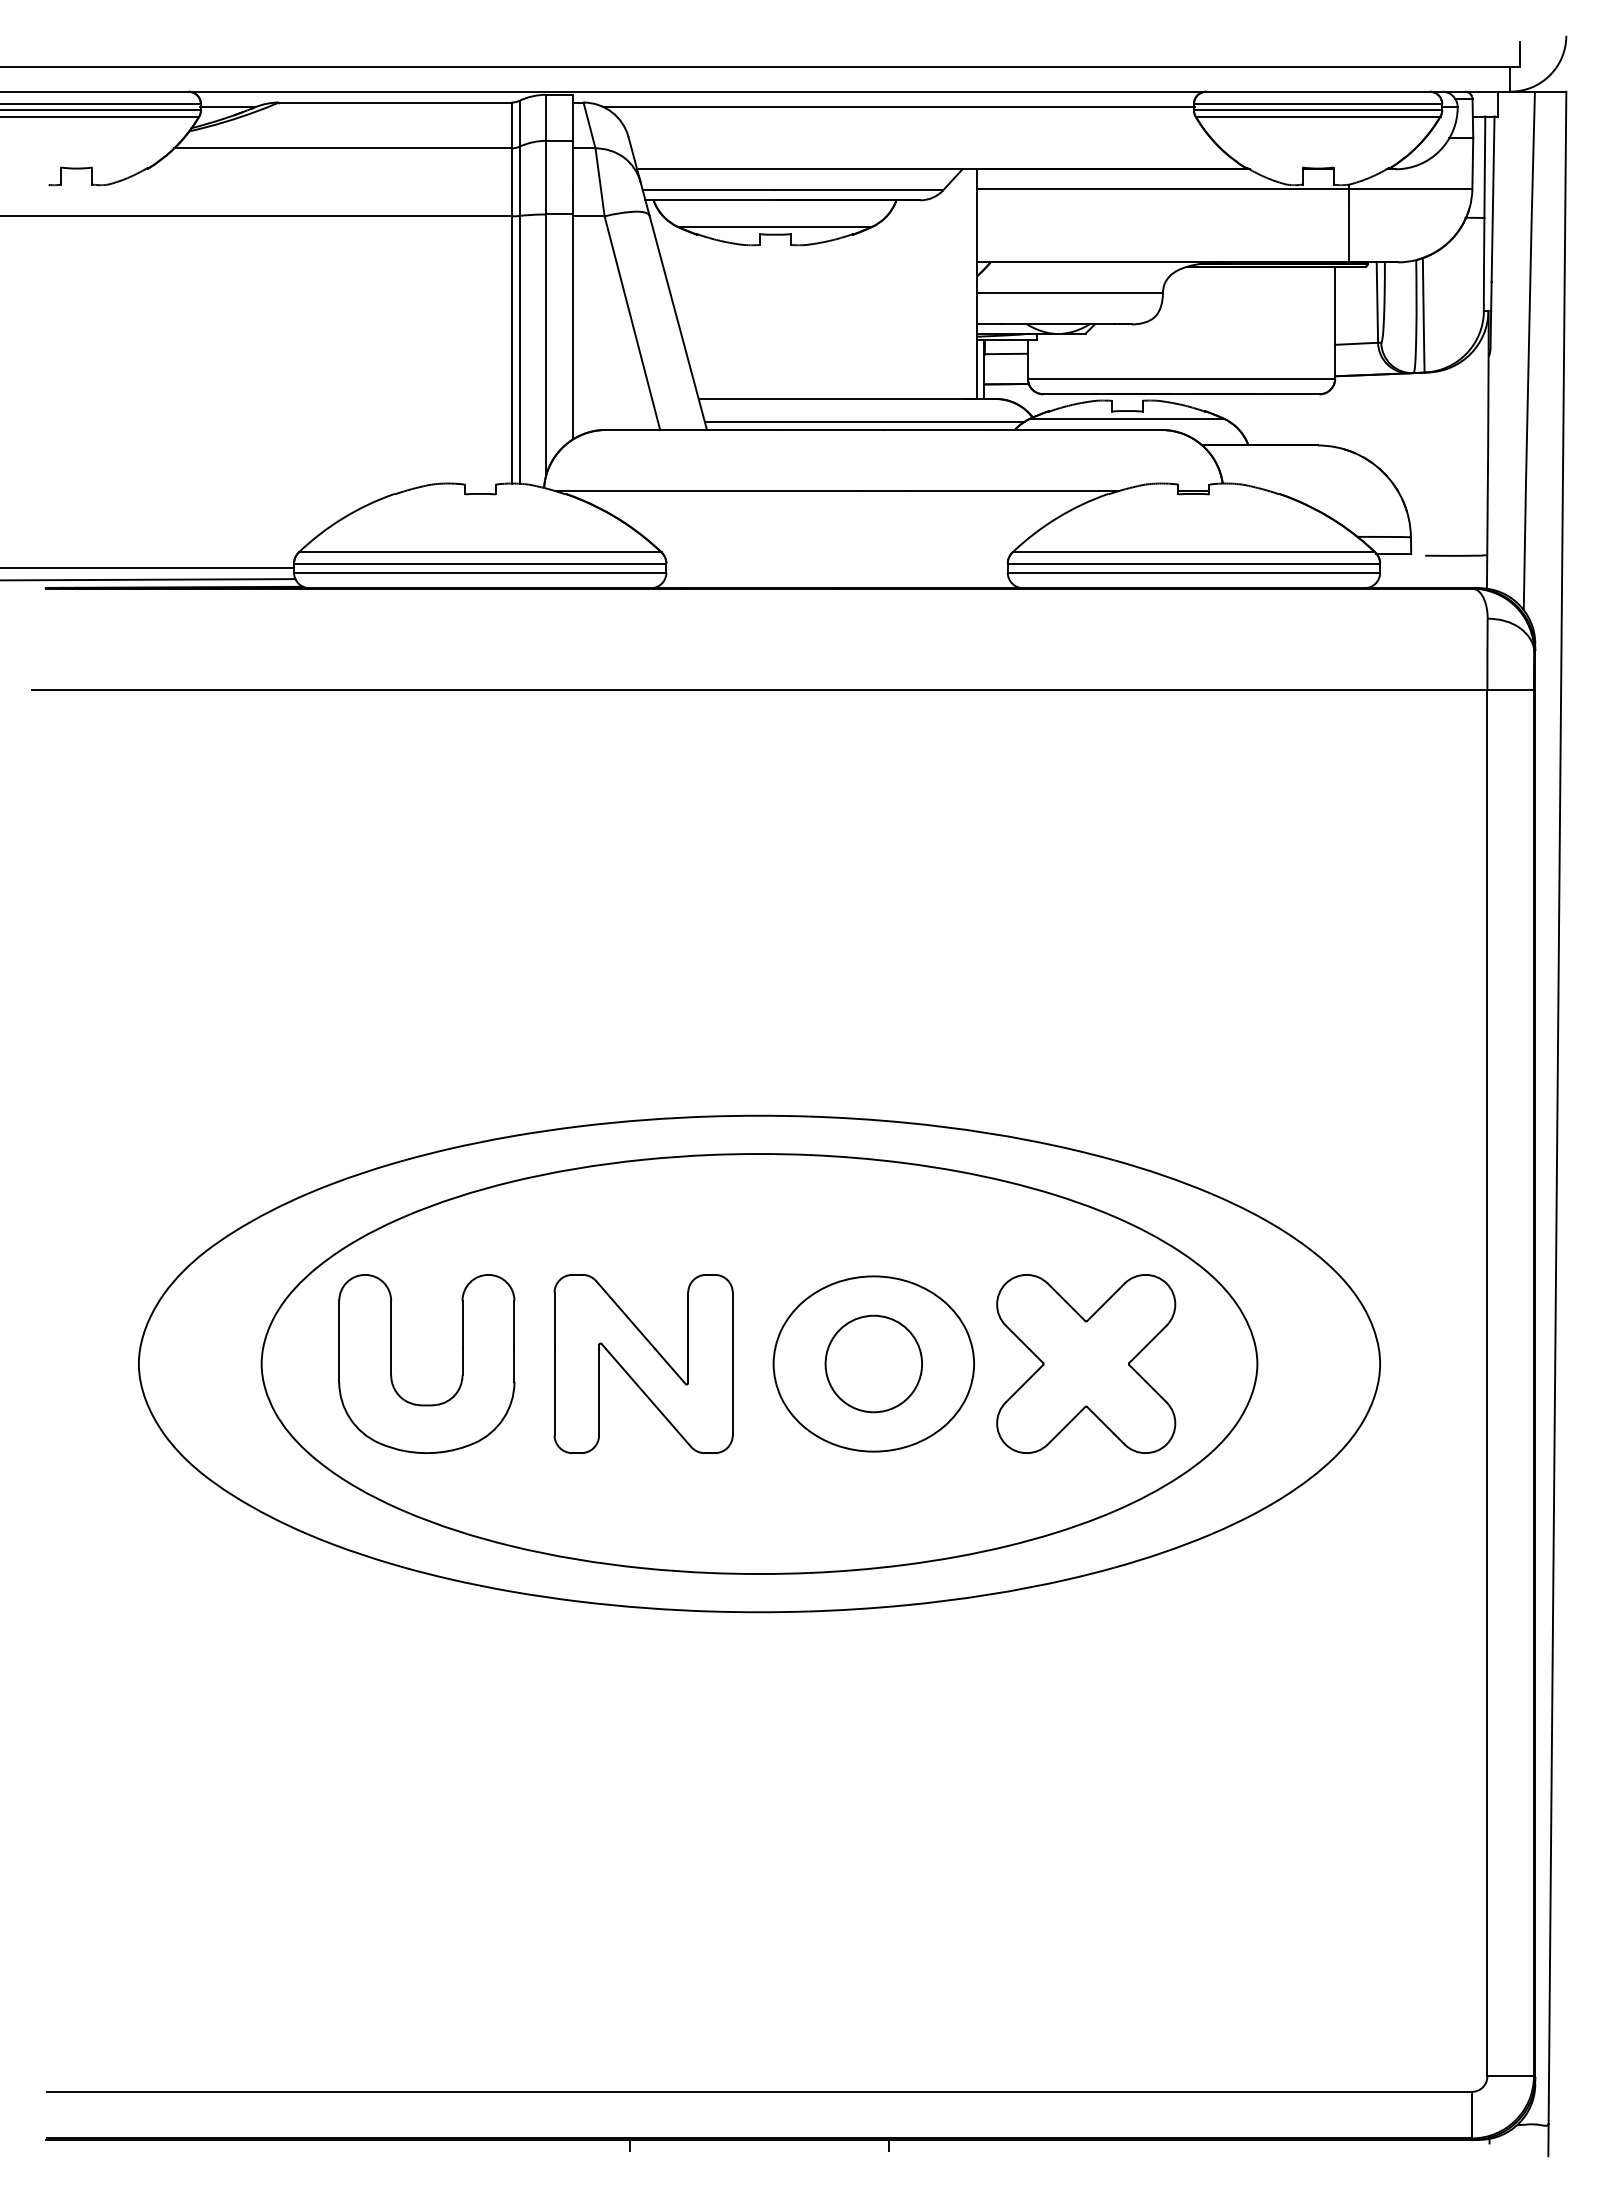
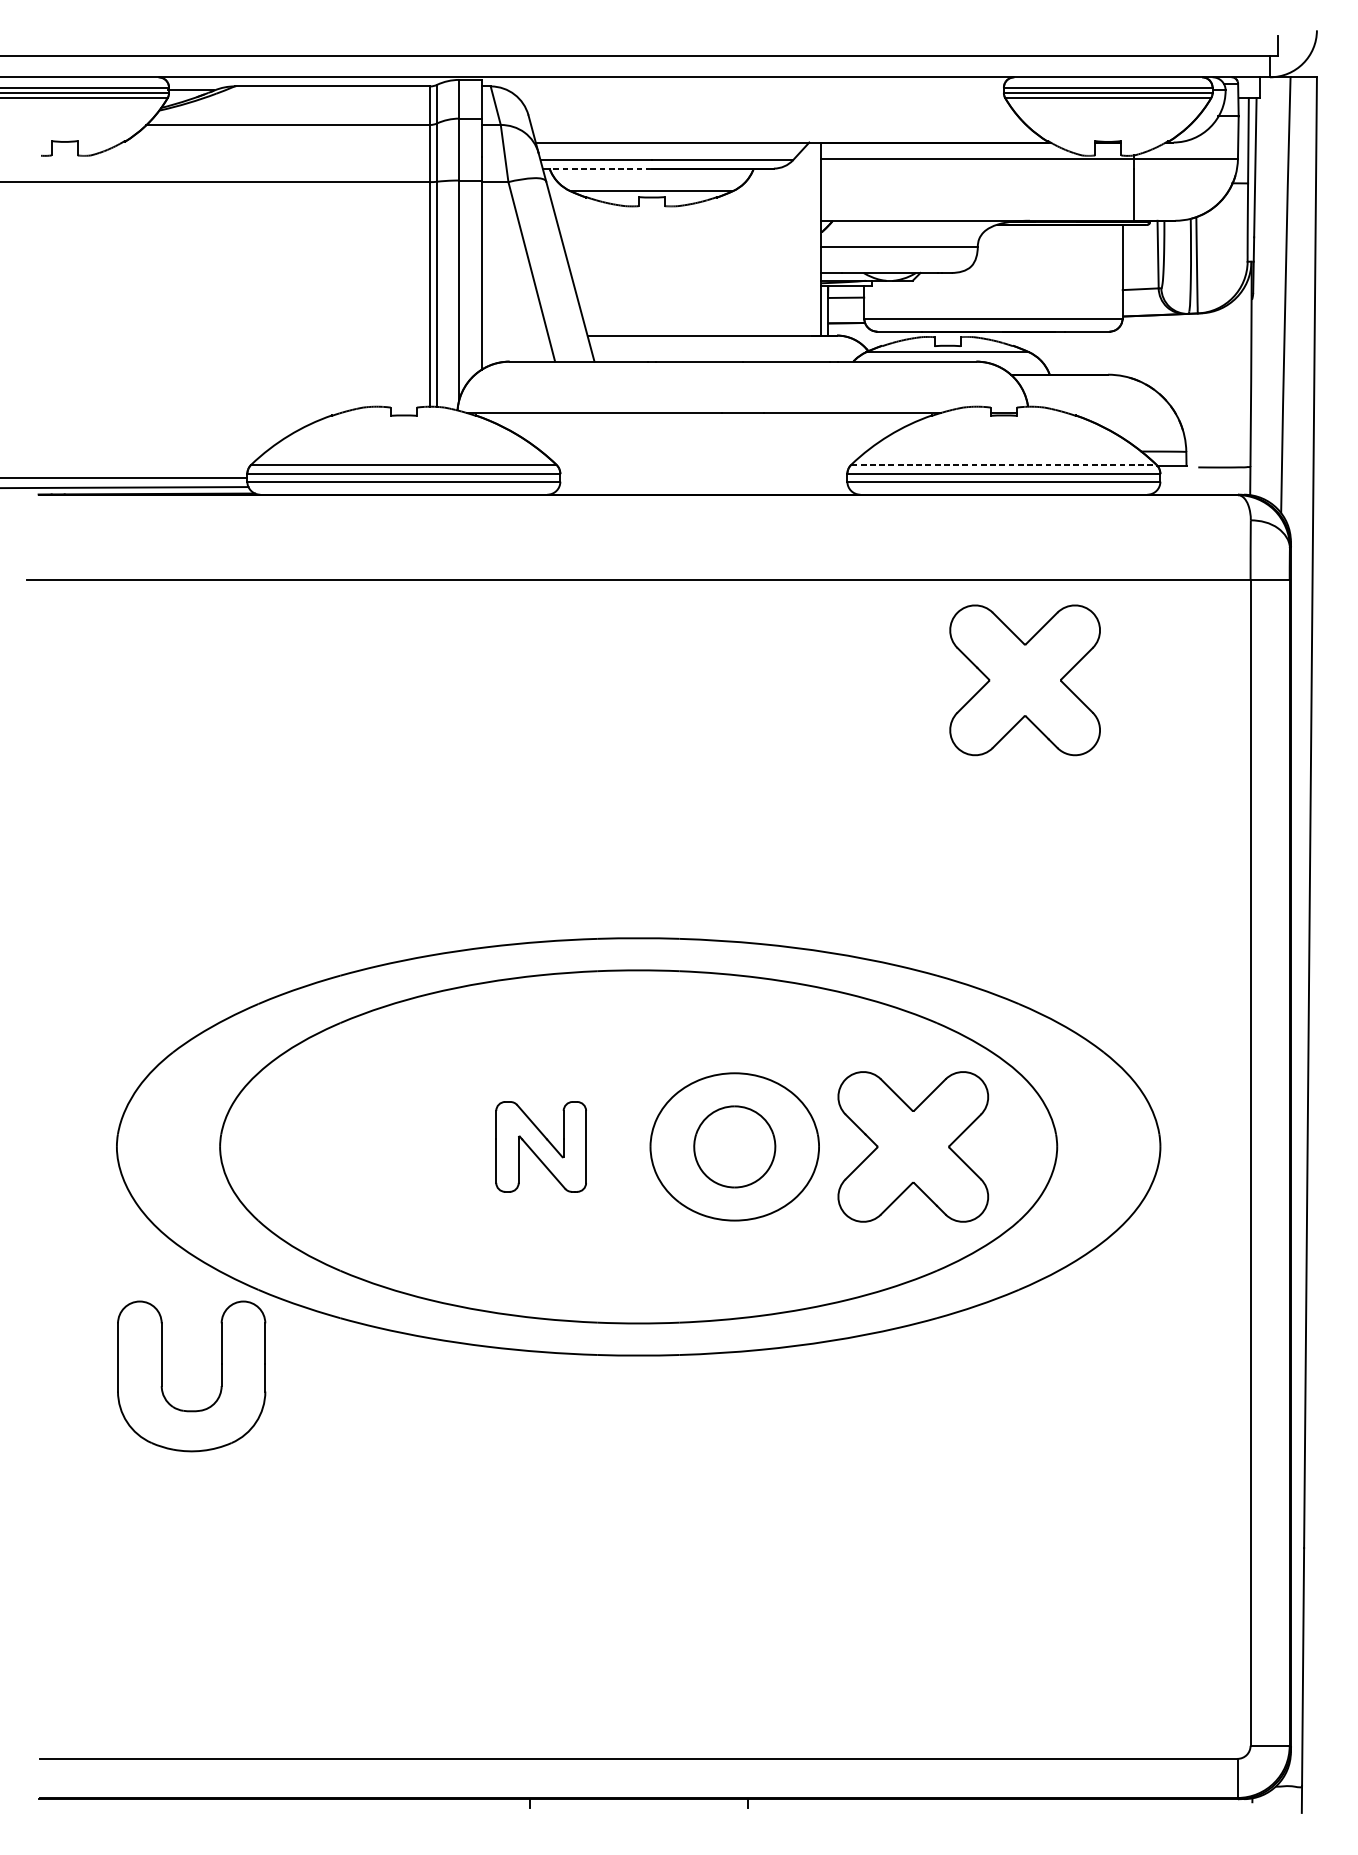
line: (898, 107) -> (755, 90), removed
line: (714, 200) -> (600, 168), solid -> dashed
line: (864, 422) -> (726, 355), removed
line: (1194, 552) -> (1004, 464), solid -> dashed
part: (1219, 808) -> (1025, 679), added
part: (391, 1363) -> (161, 1376), moved
part: (643, 1363) -> (541, 1146), size x0.6

